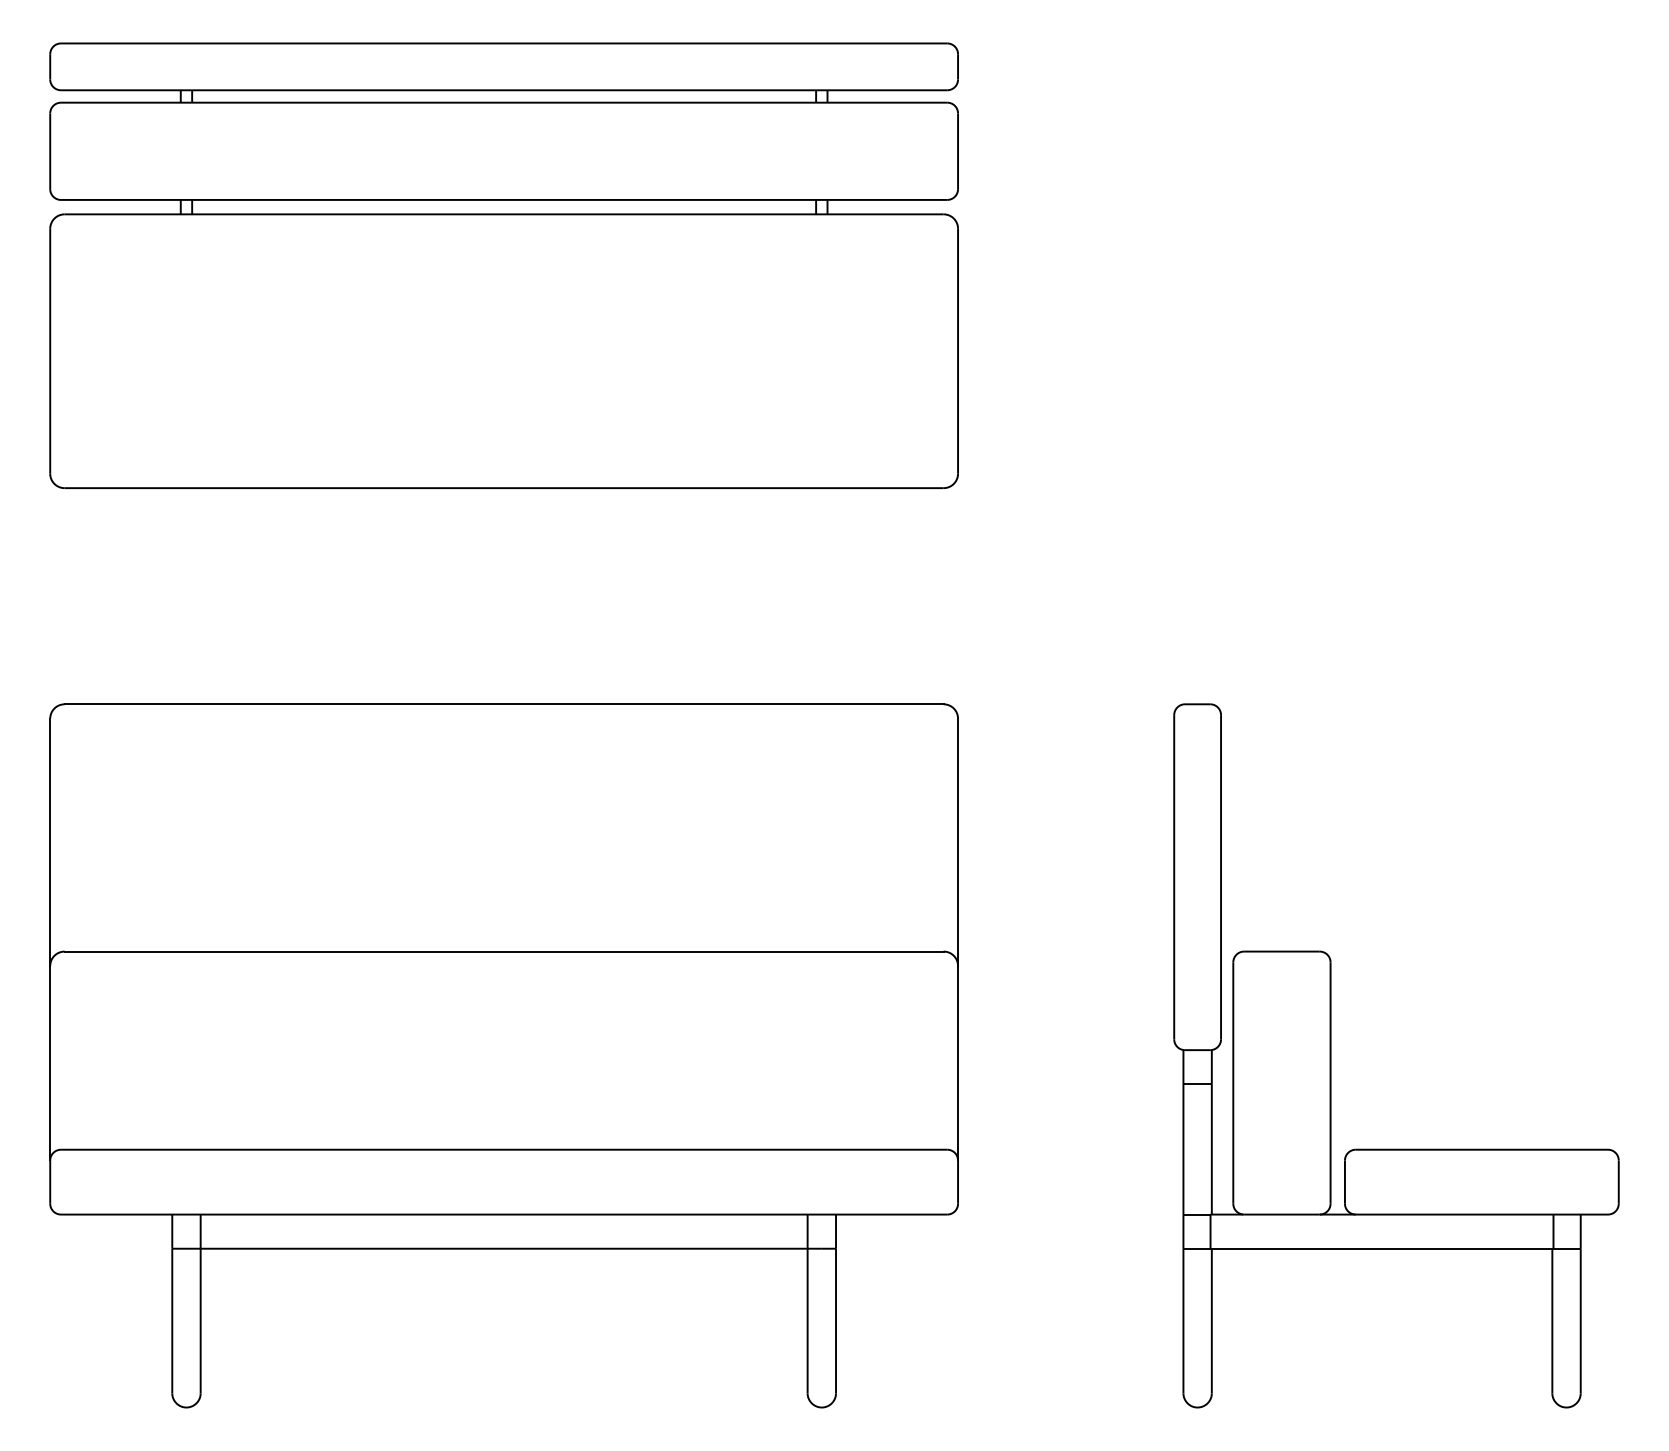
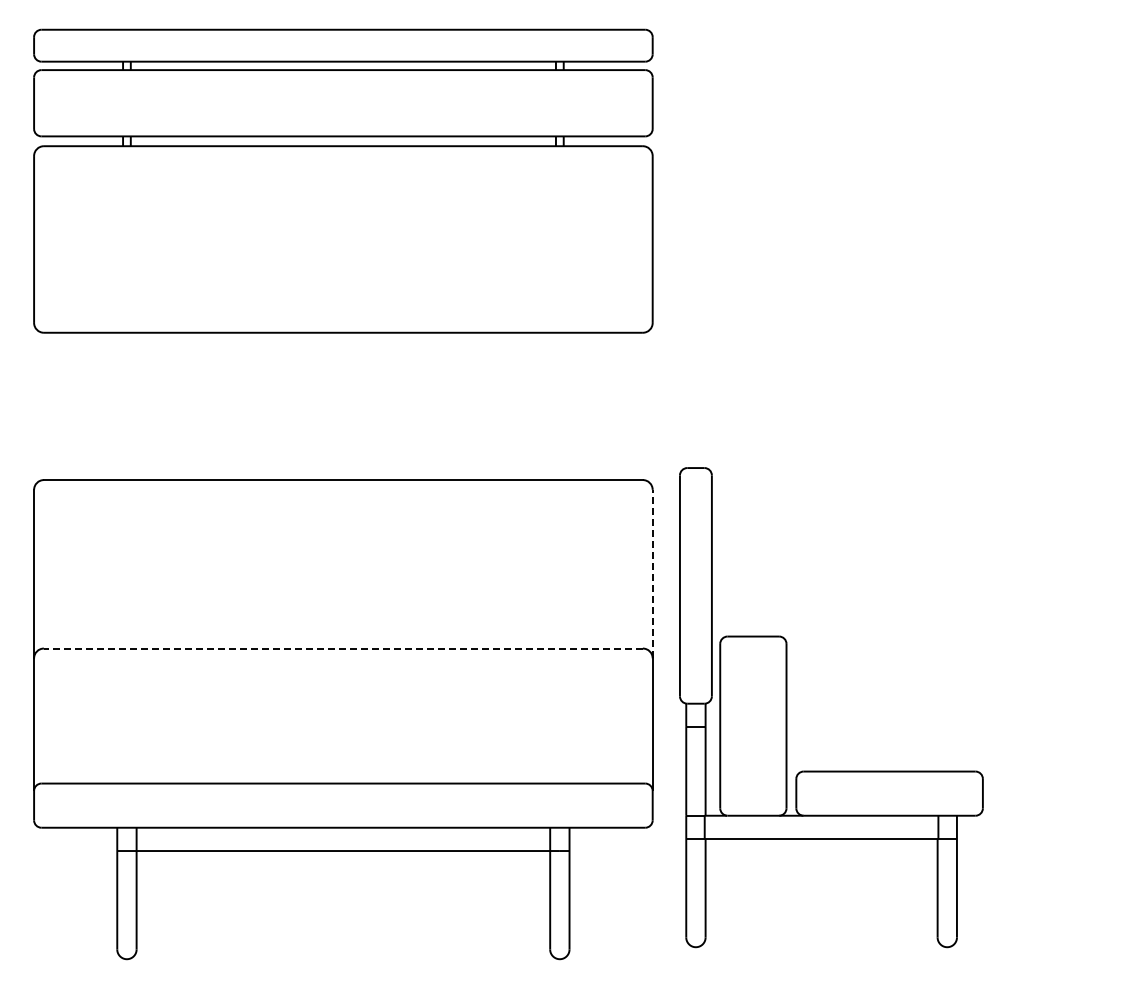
line: (957, 841) -> (652, 573), solid -> dashed
line: (502, 951) -> (342, 648), solid -> dashed
part: (1332, 1055) -> (787, 707), moved

